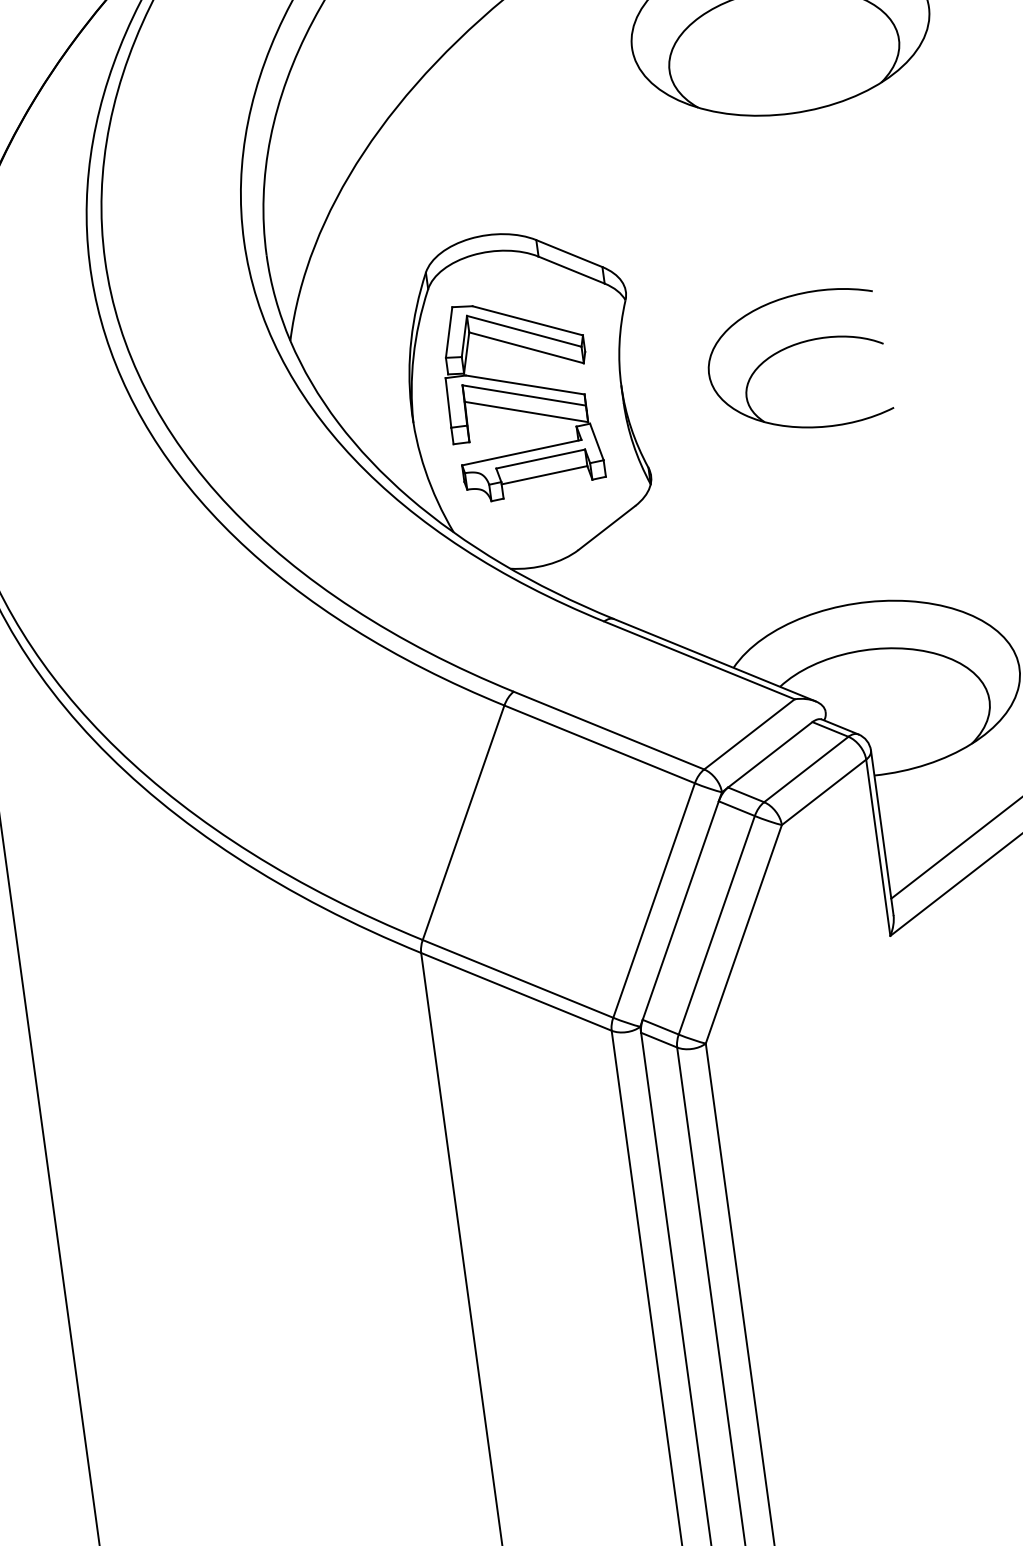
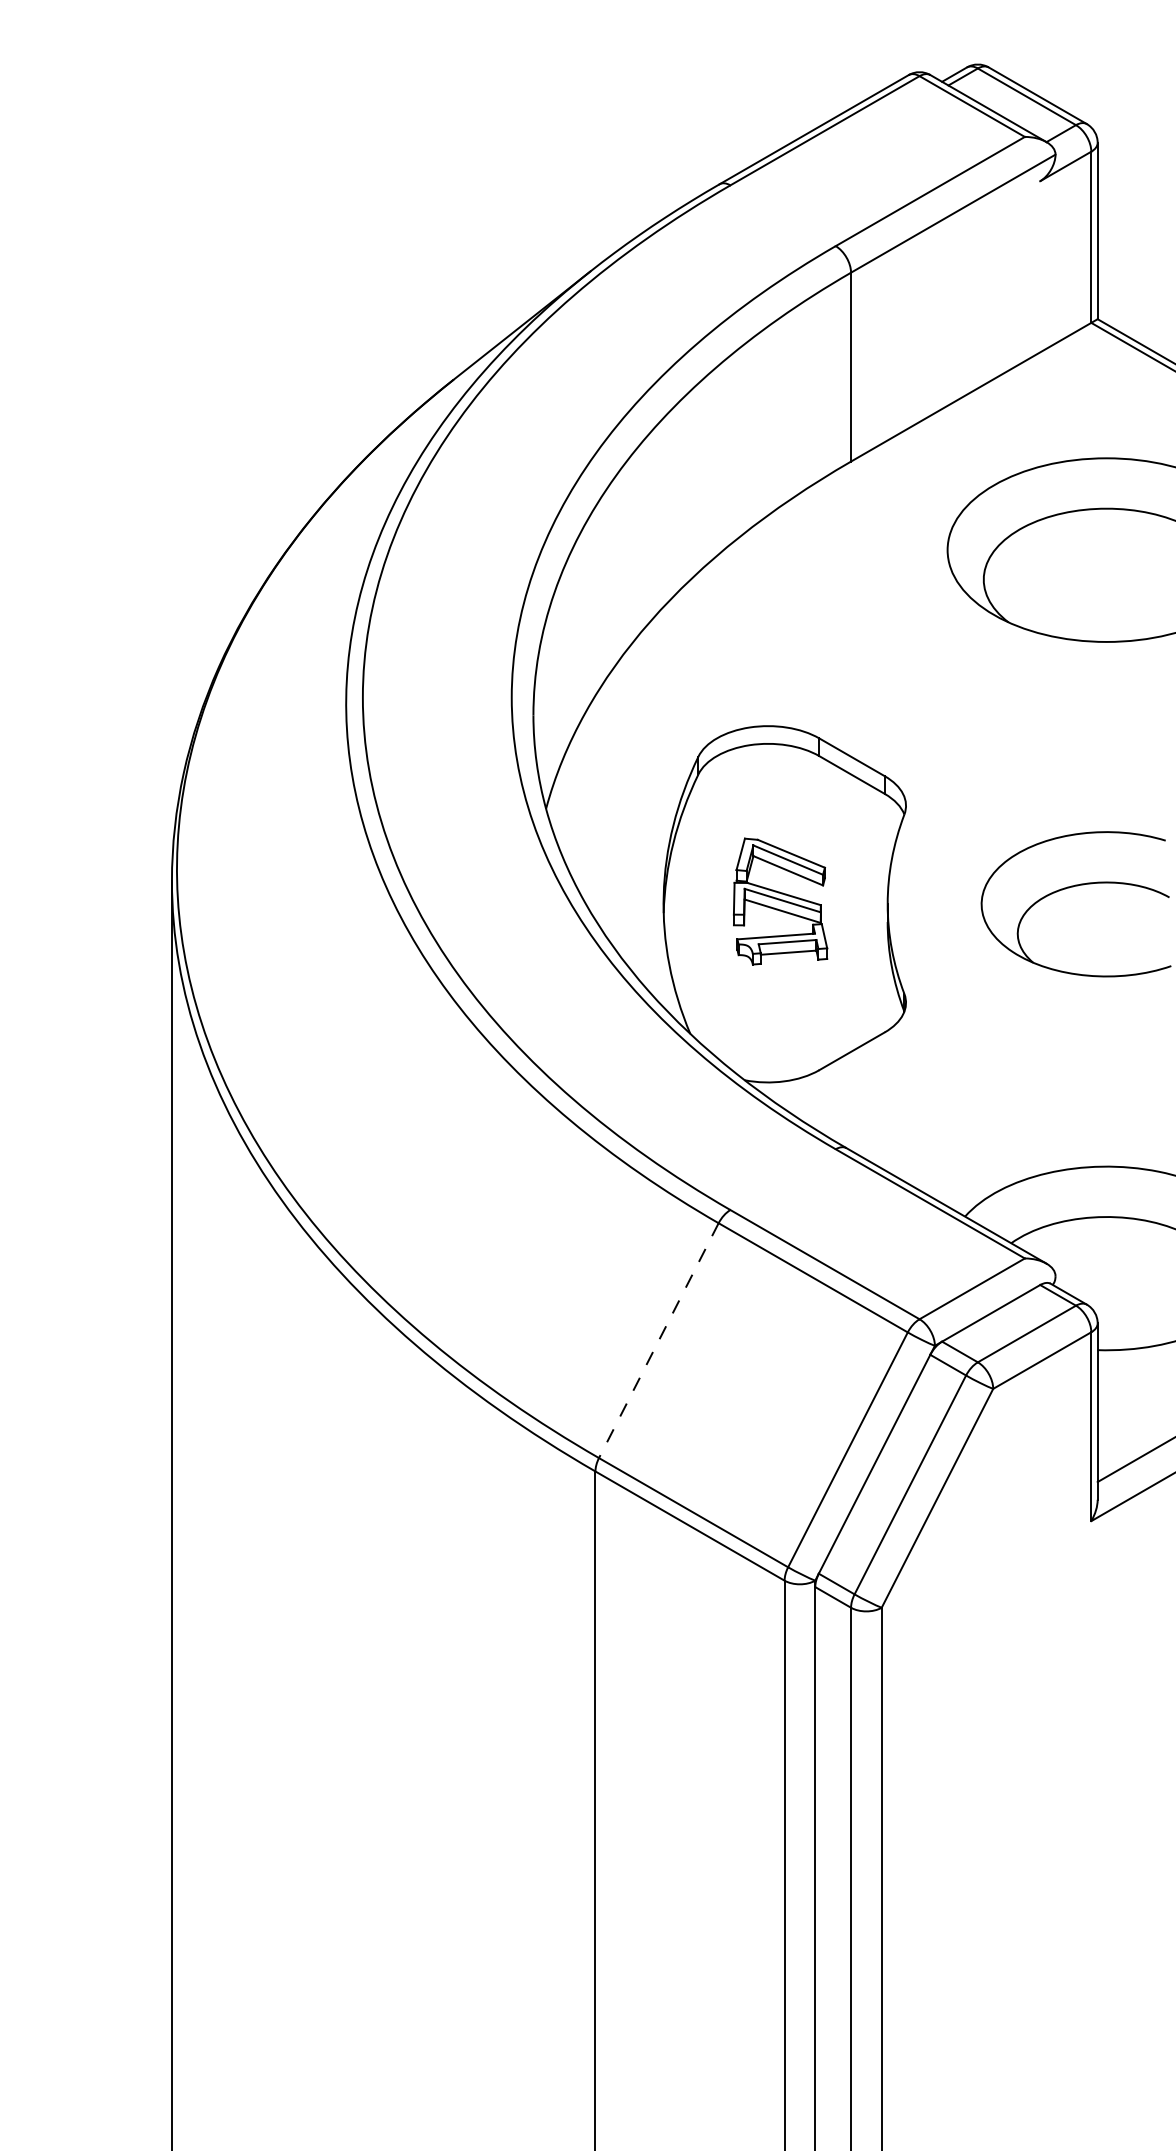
part: (521, 397) -> (780, 901), size x0.6
line: (463, 822) -> (658, 1340), solid -> dashed

